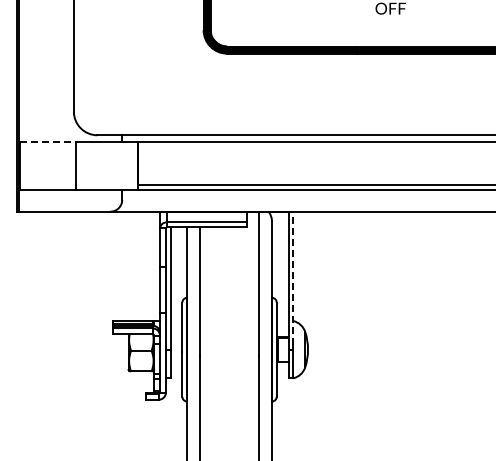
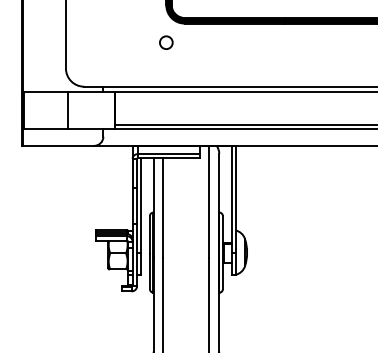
circle: (203, 78) -> (166, 42), added
line: (48, 142) -> (46, 92), dashed -> solid
line: (293, 278) -> (235, 197), dashed -> solid

